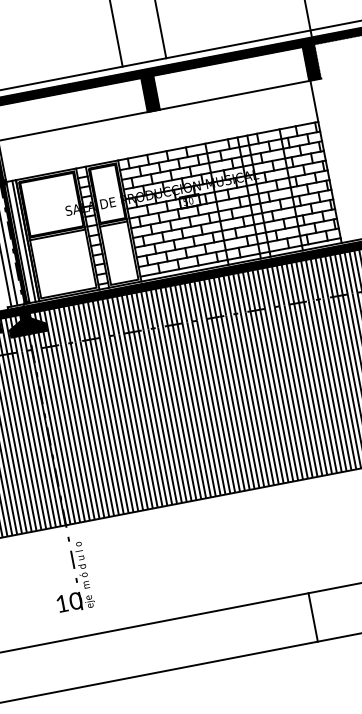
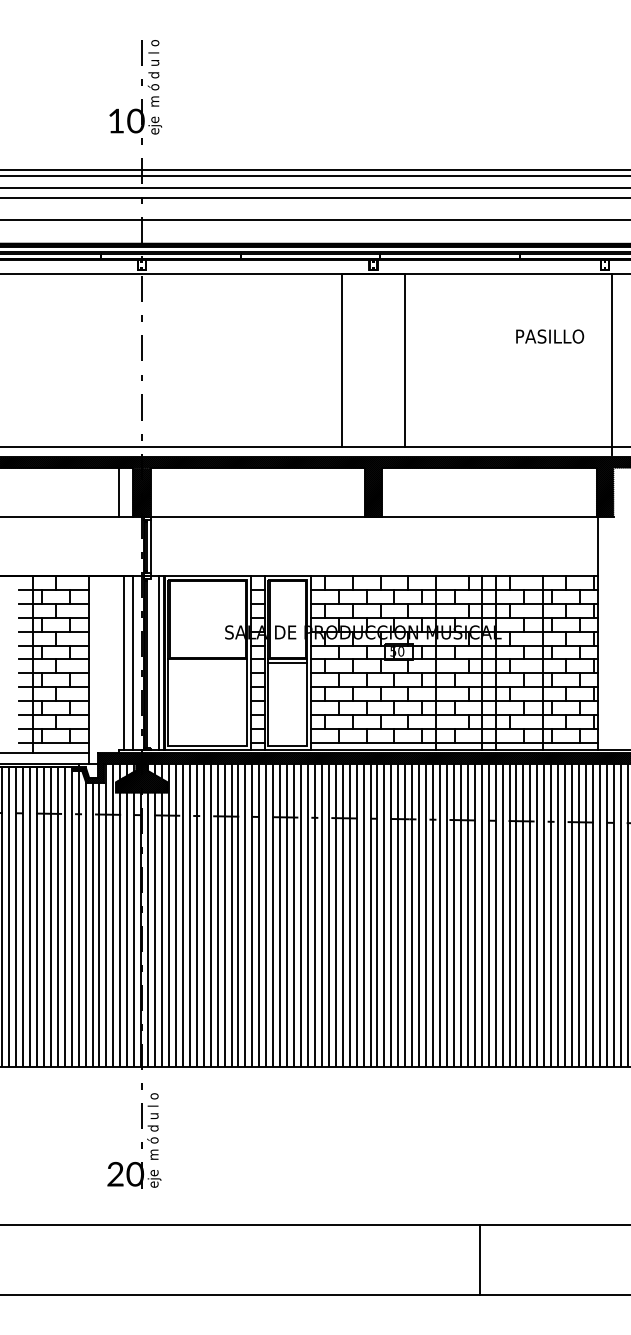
line: (57, 234) -> (207, 662), removed
line: (17, 242) -> (150, 662), removed
text: (62, 603) -> (115, 1173), 10 -> 20
line: (313, 616) -> (480, 1259), moved

